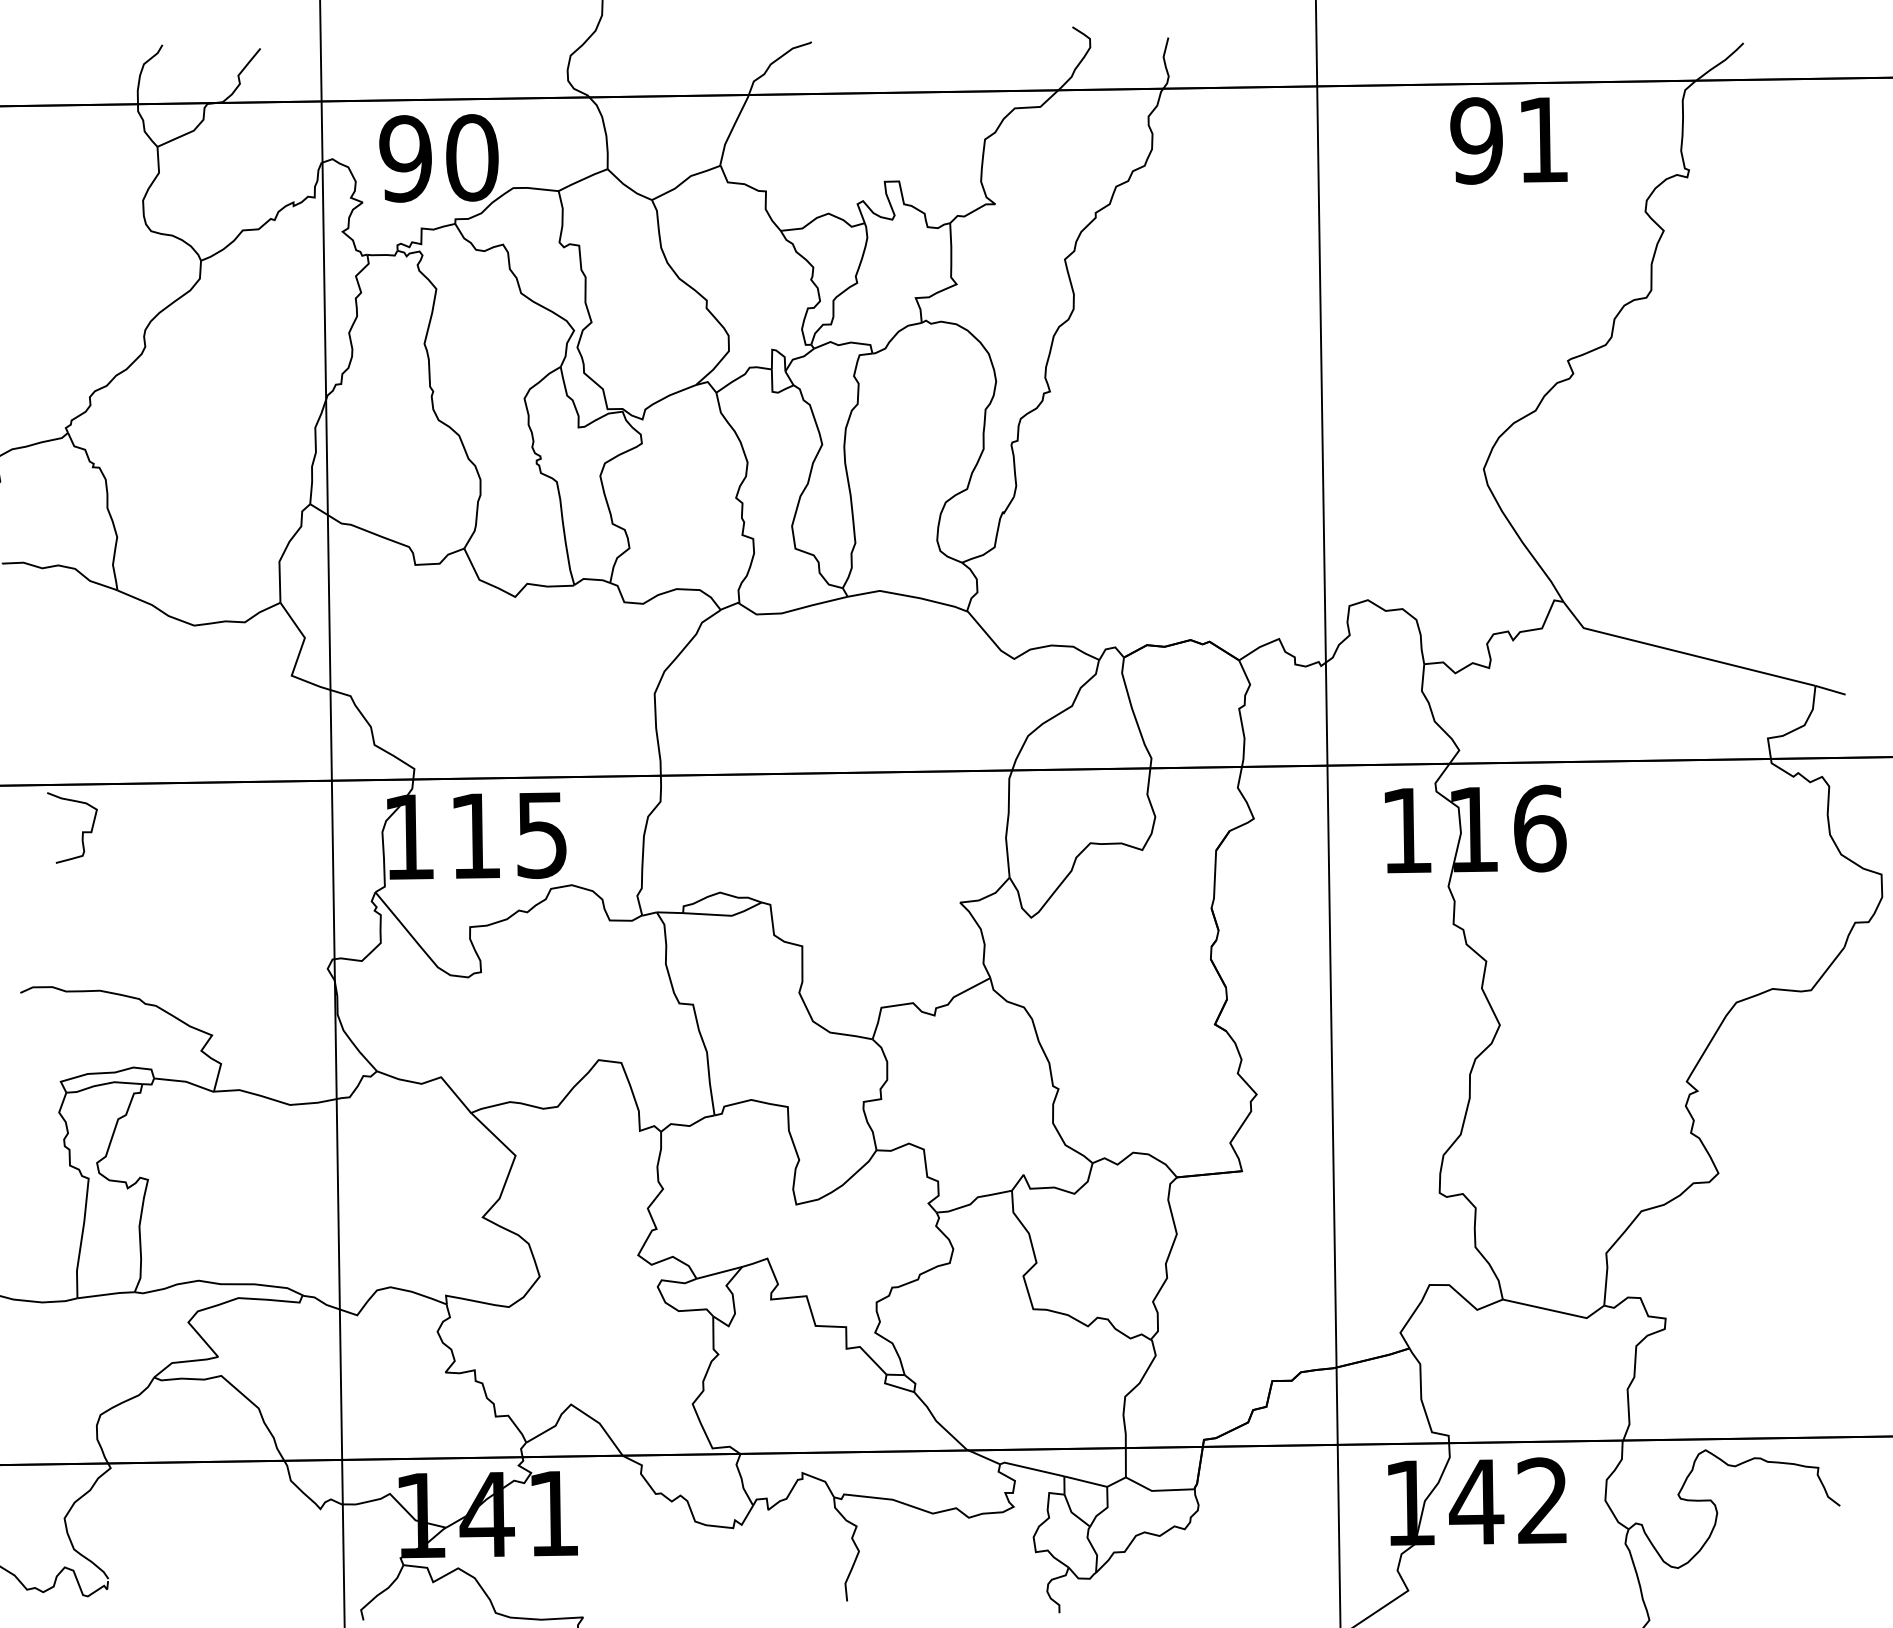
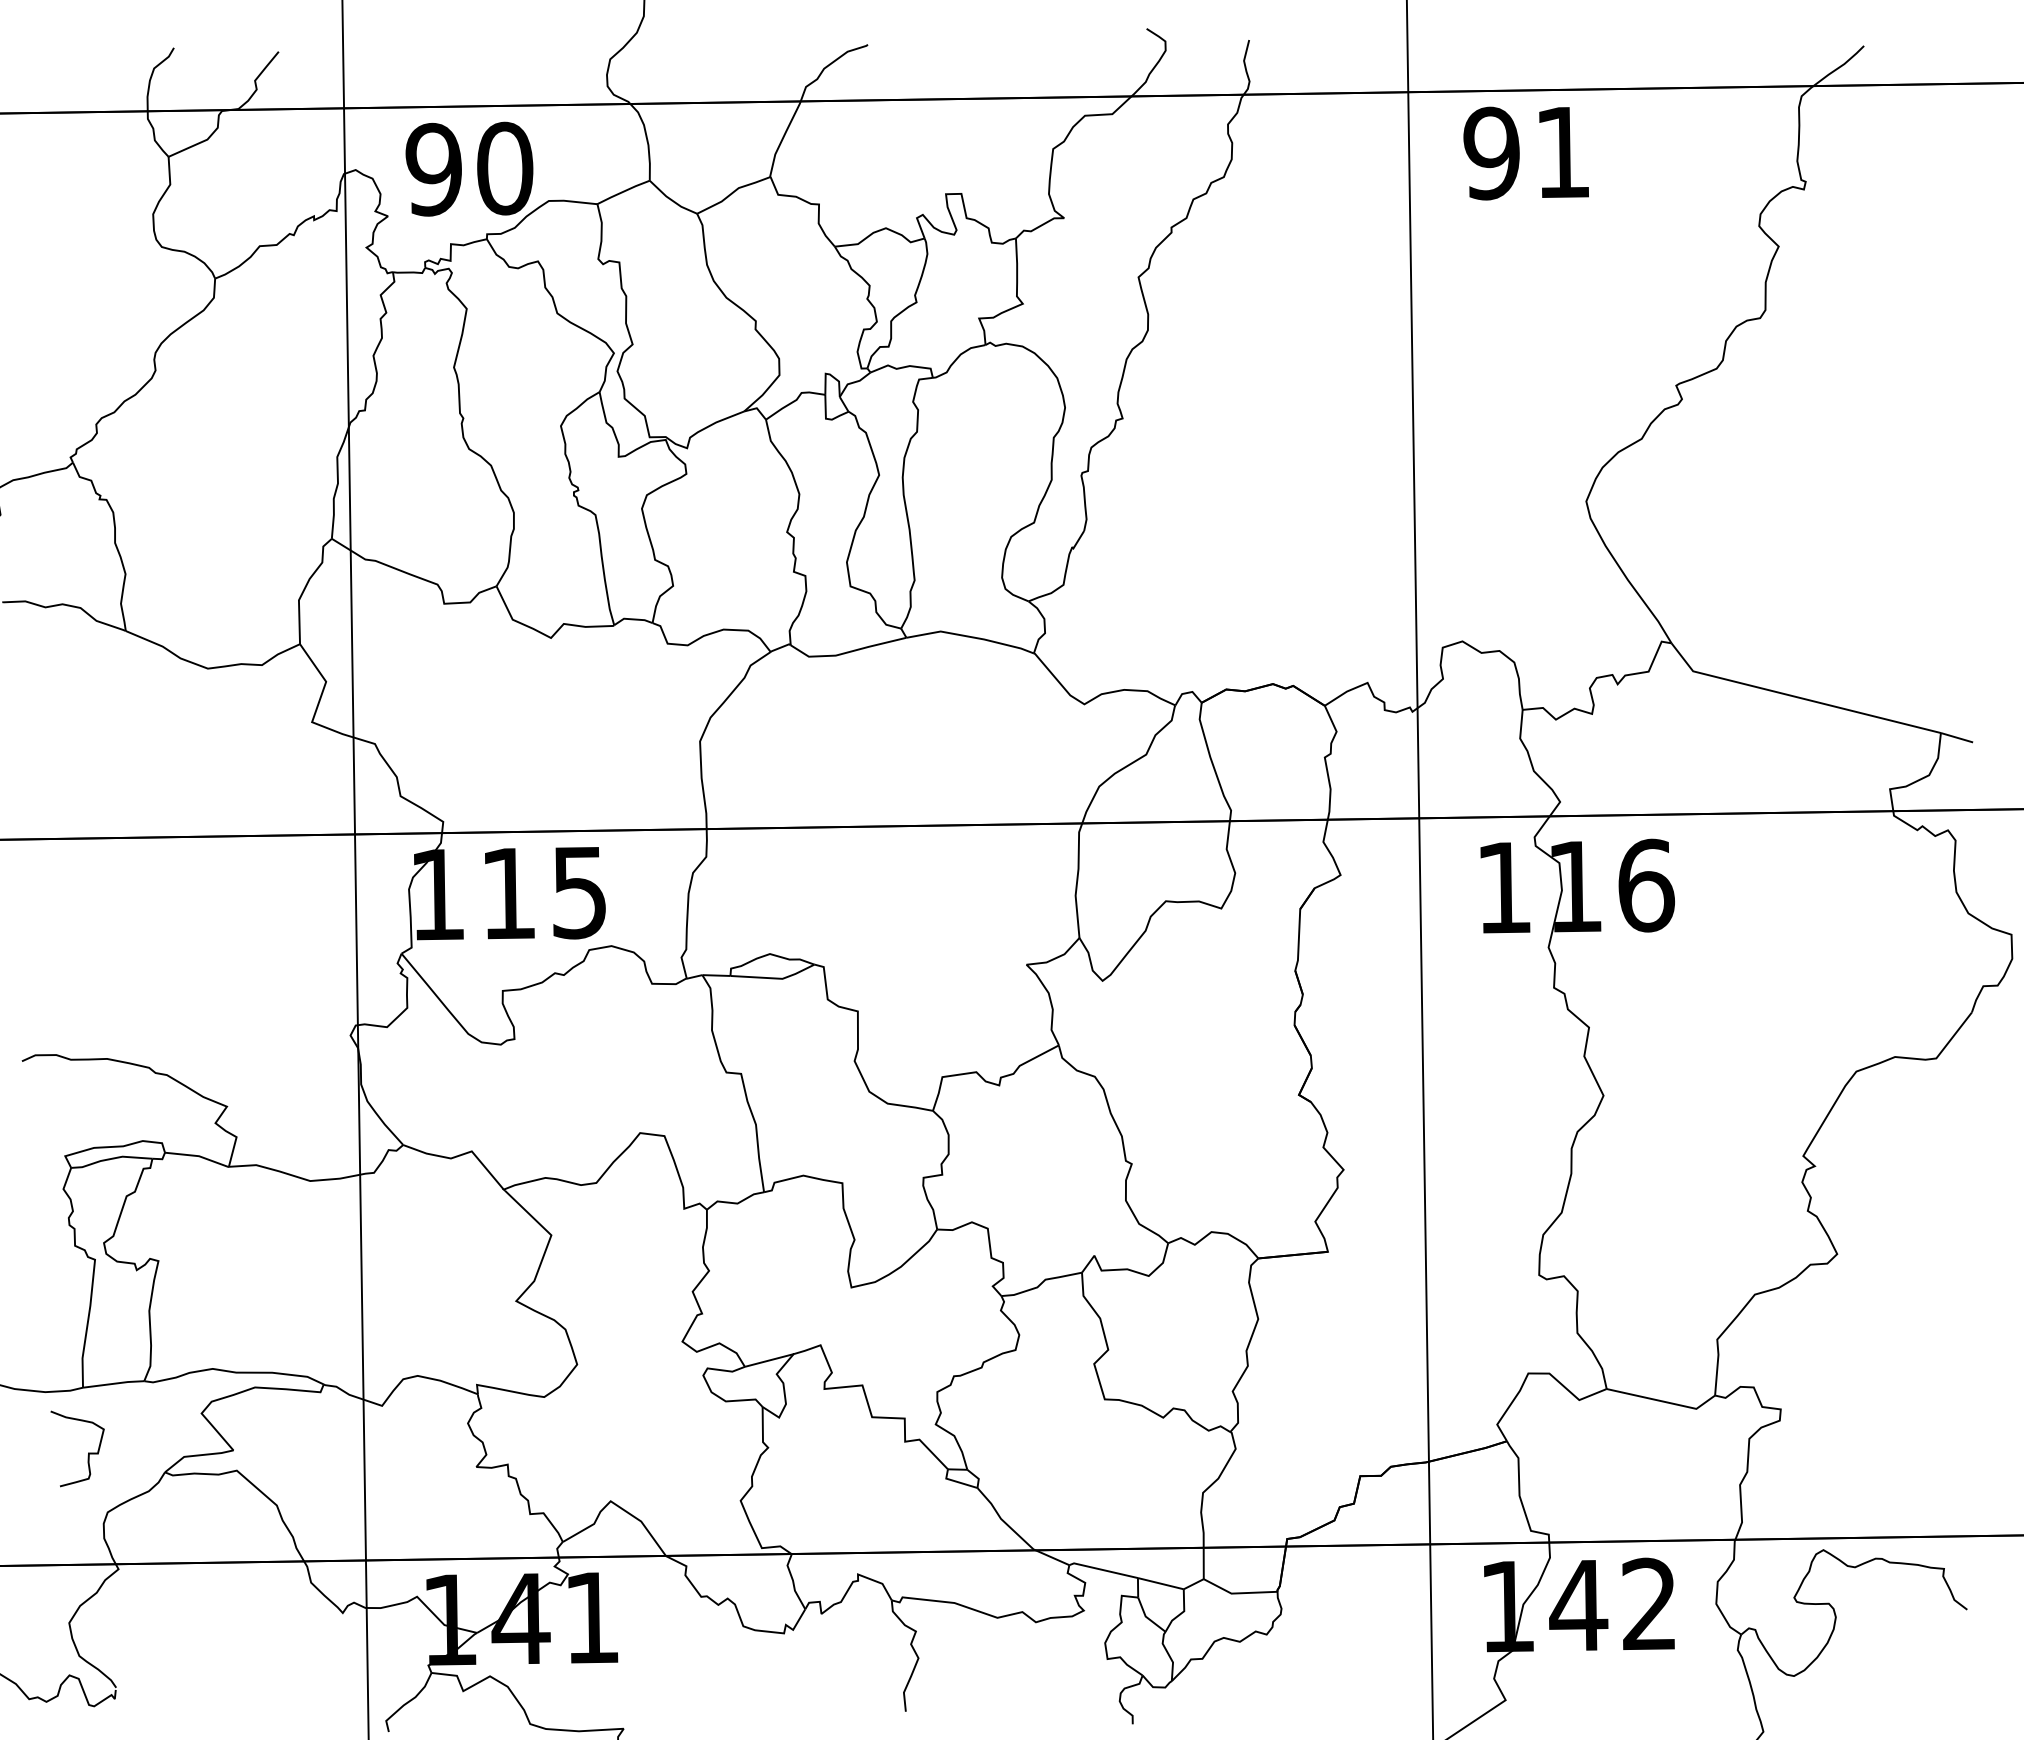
text: (1508, 140) -> (1525, 153), moved
curve: (82, 831) -> (88, 1452), moved

